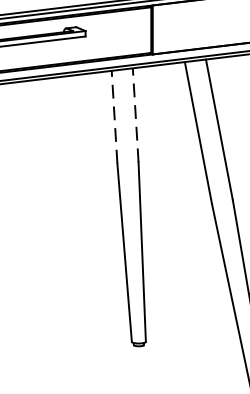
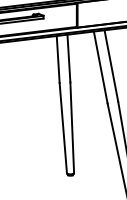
line: (134, 115) -> (68, 58), dashed -> solid
line: (115, 117) -> (58, 59), dashed -> solid

